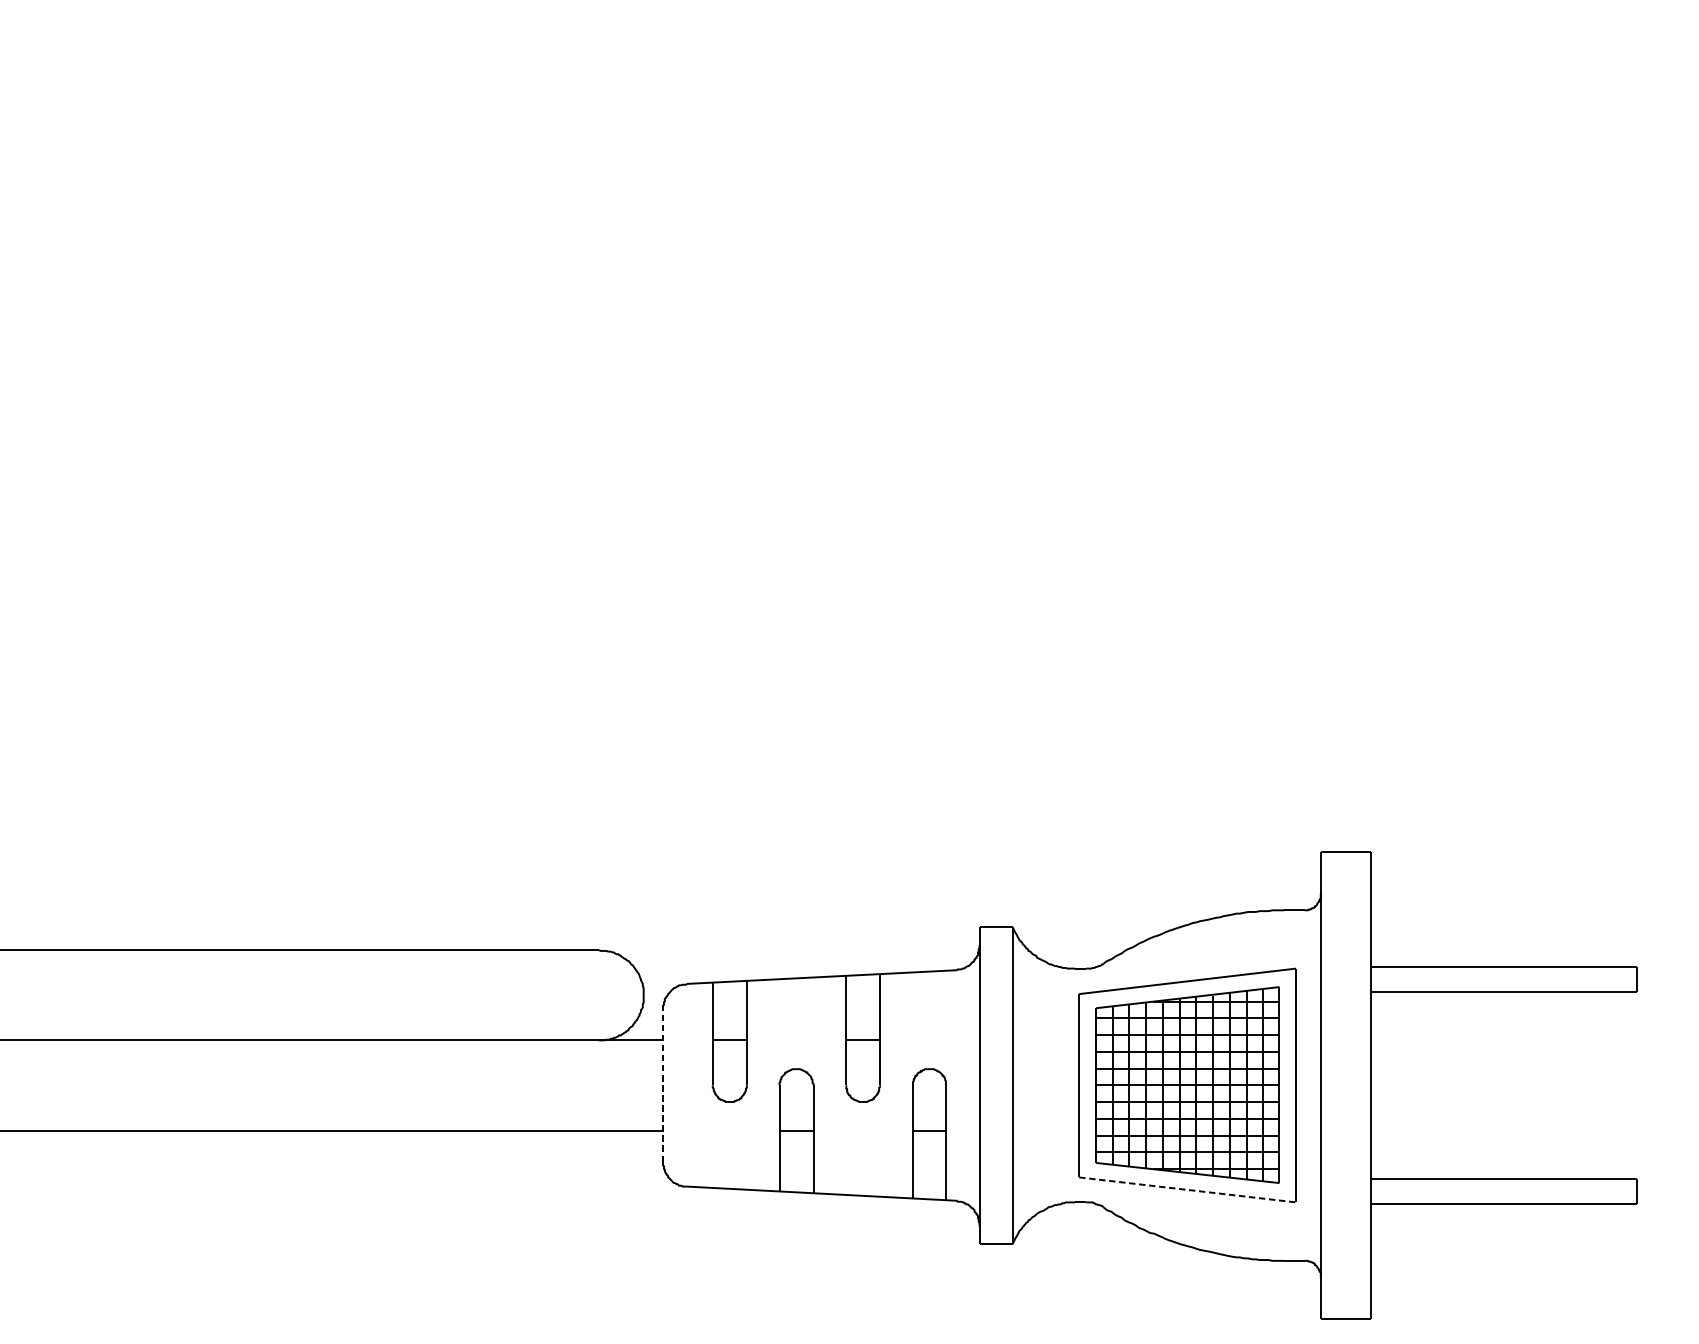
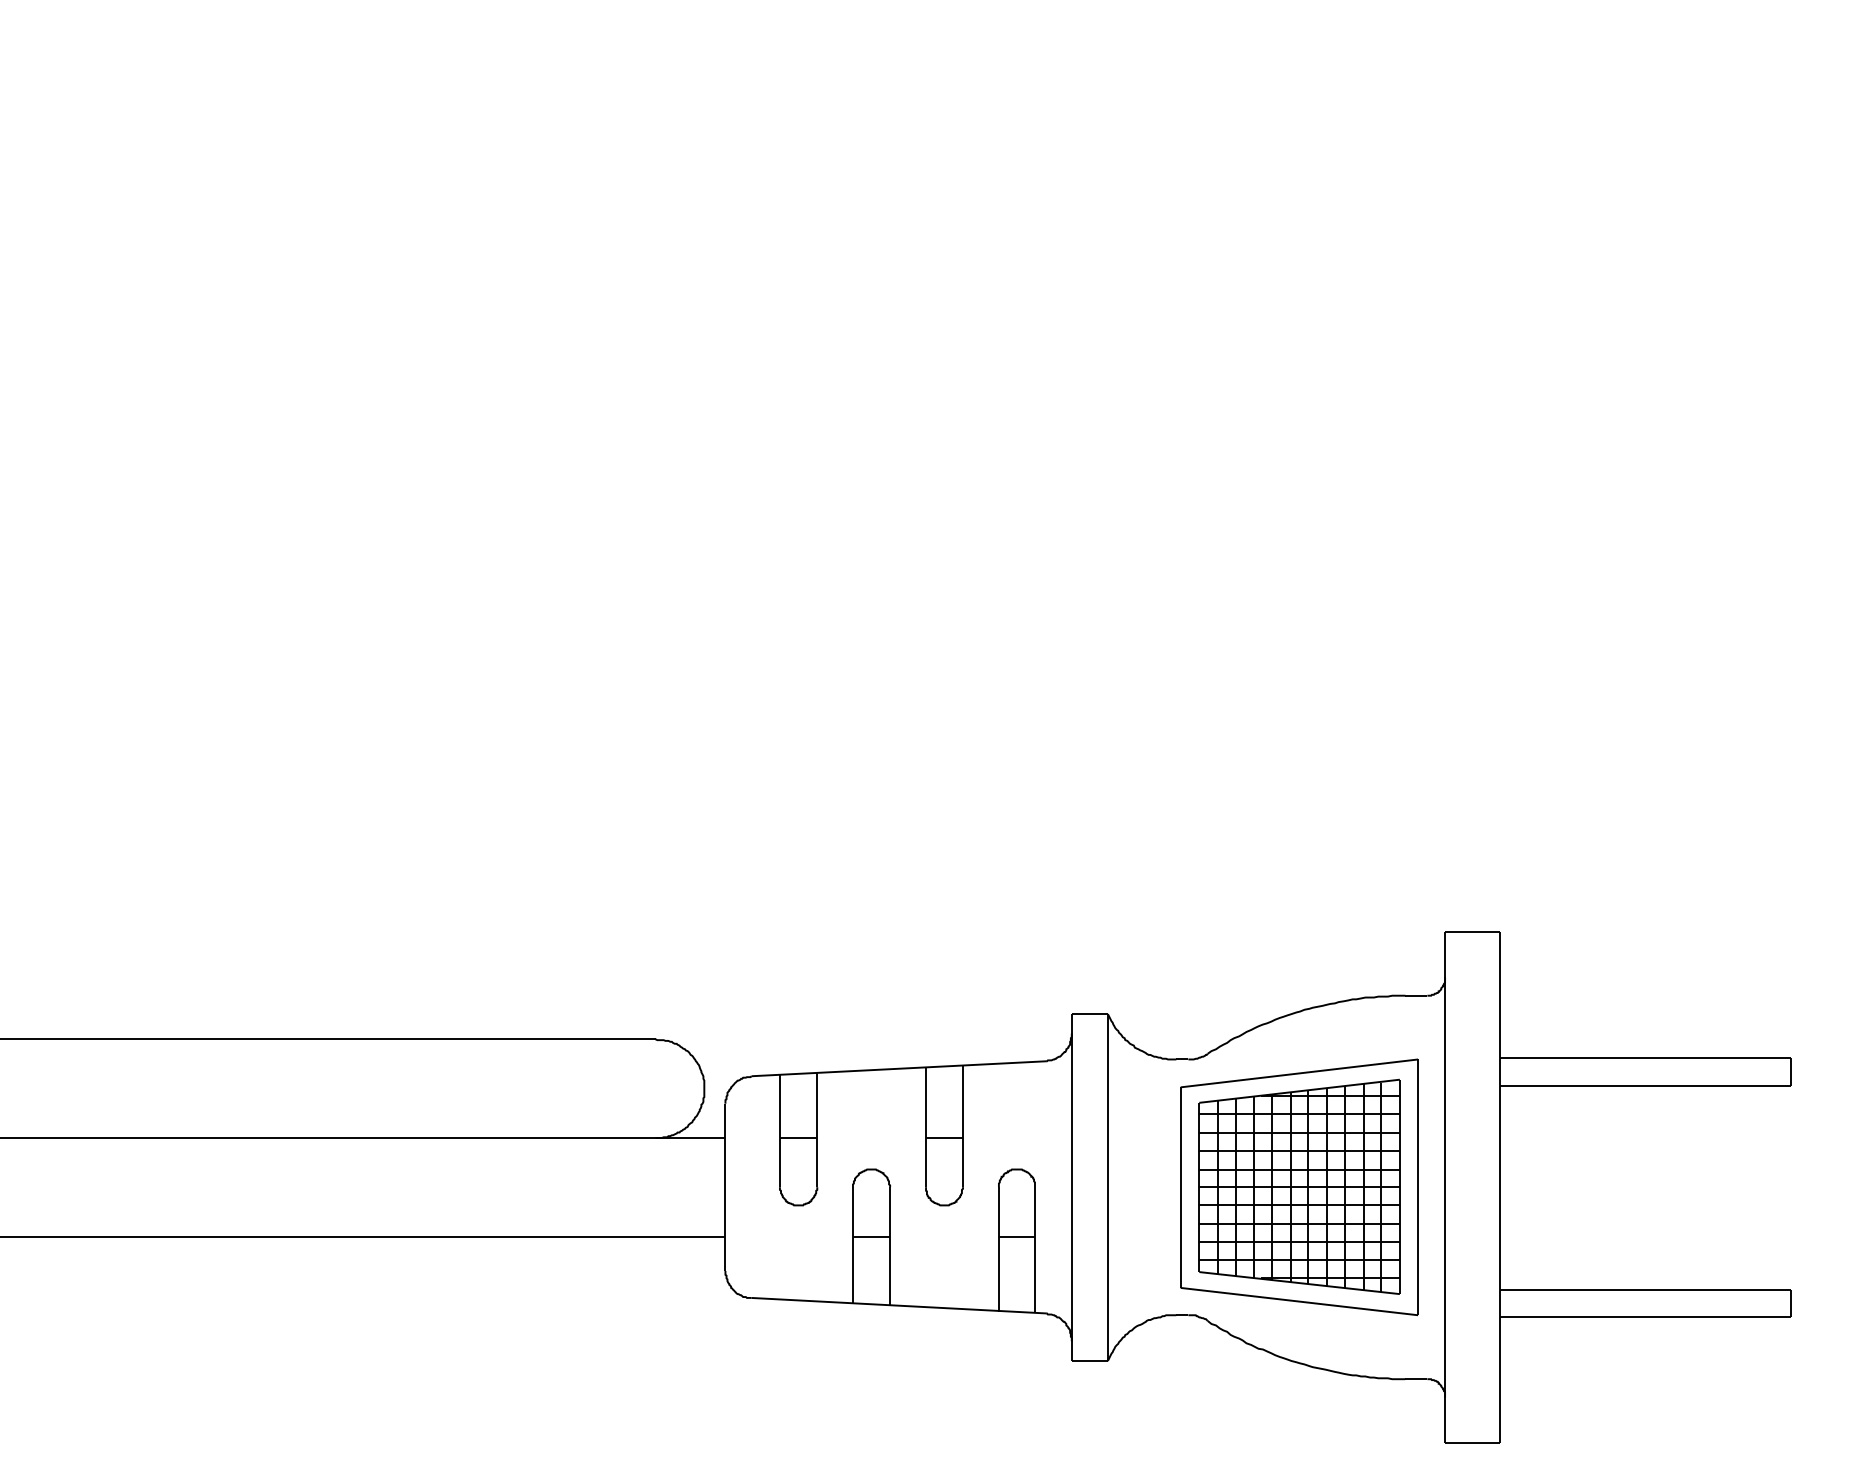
line: (663, 1085) -> (725, 1187), dashed -> solid
line: (1187, 1189) -> (1299, 1301), dashed -> solid

